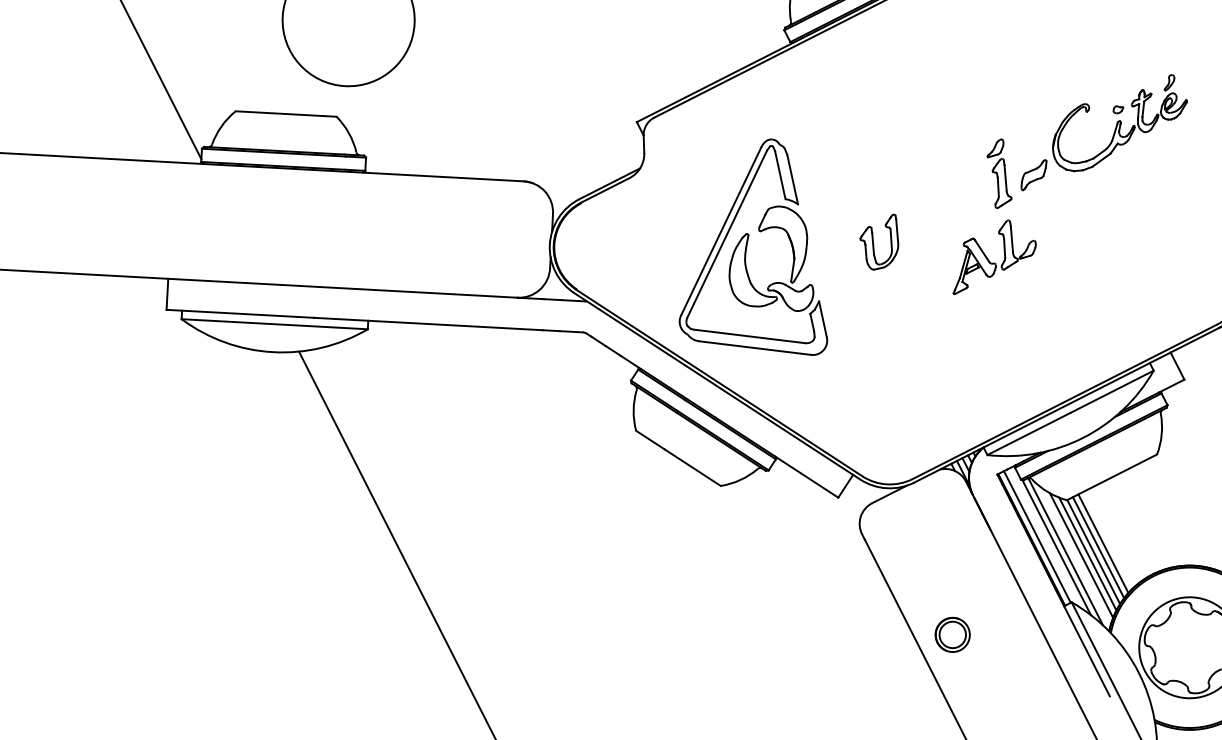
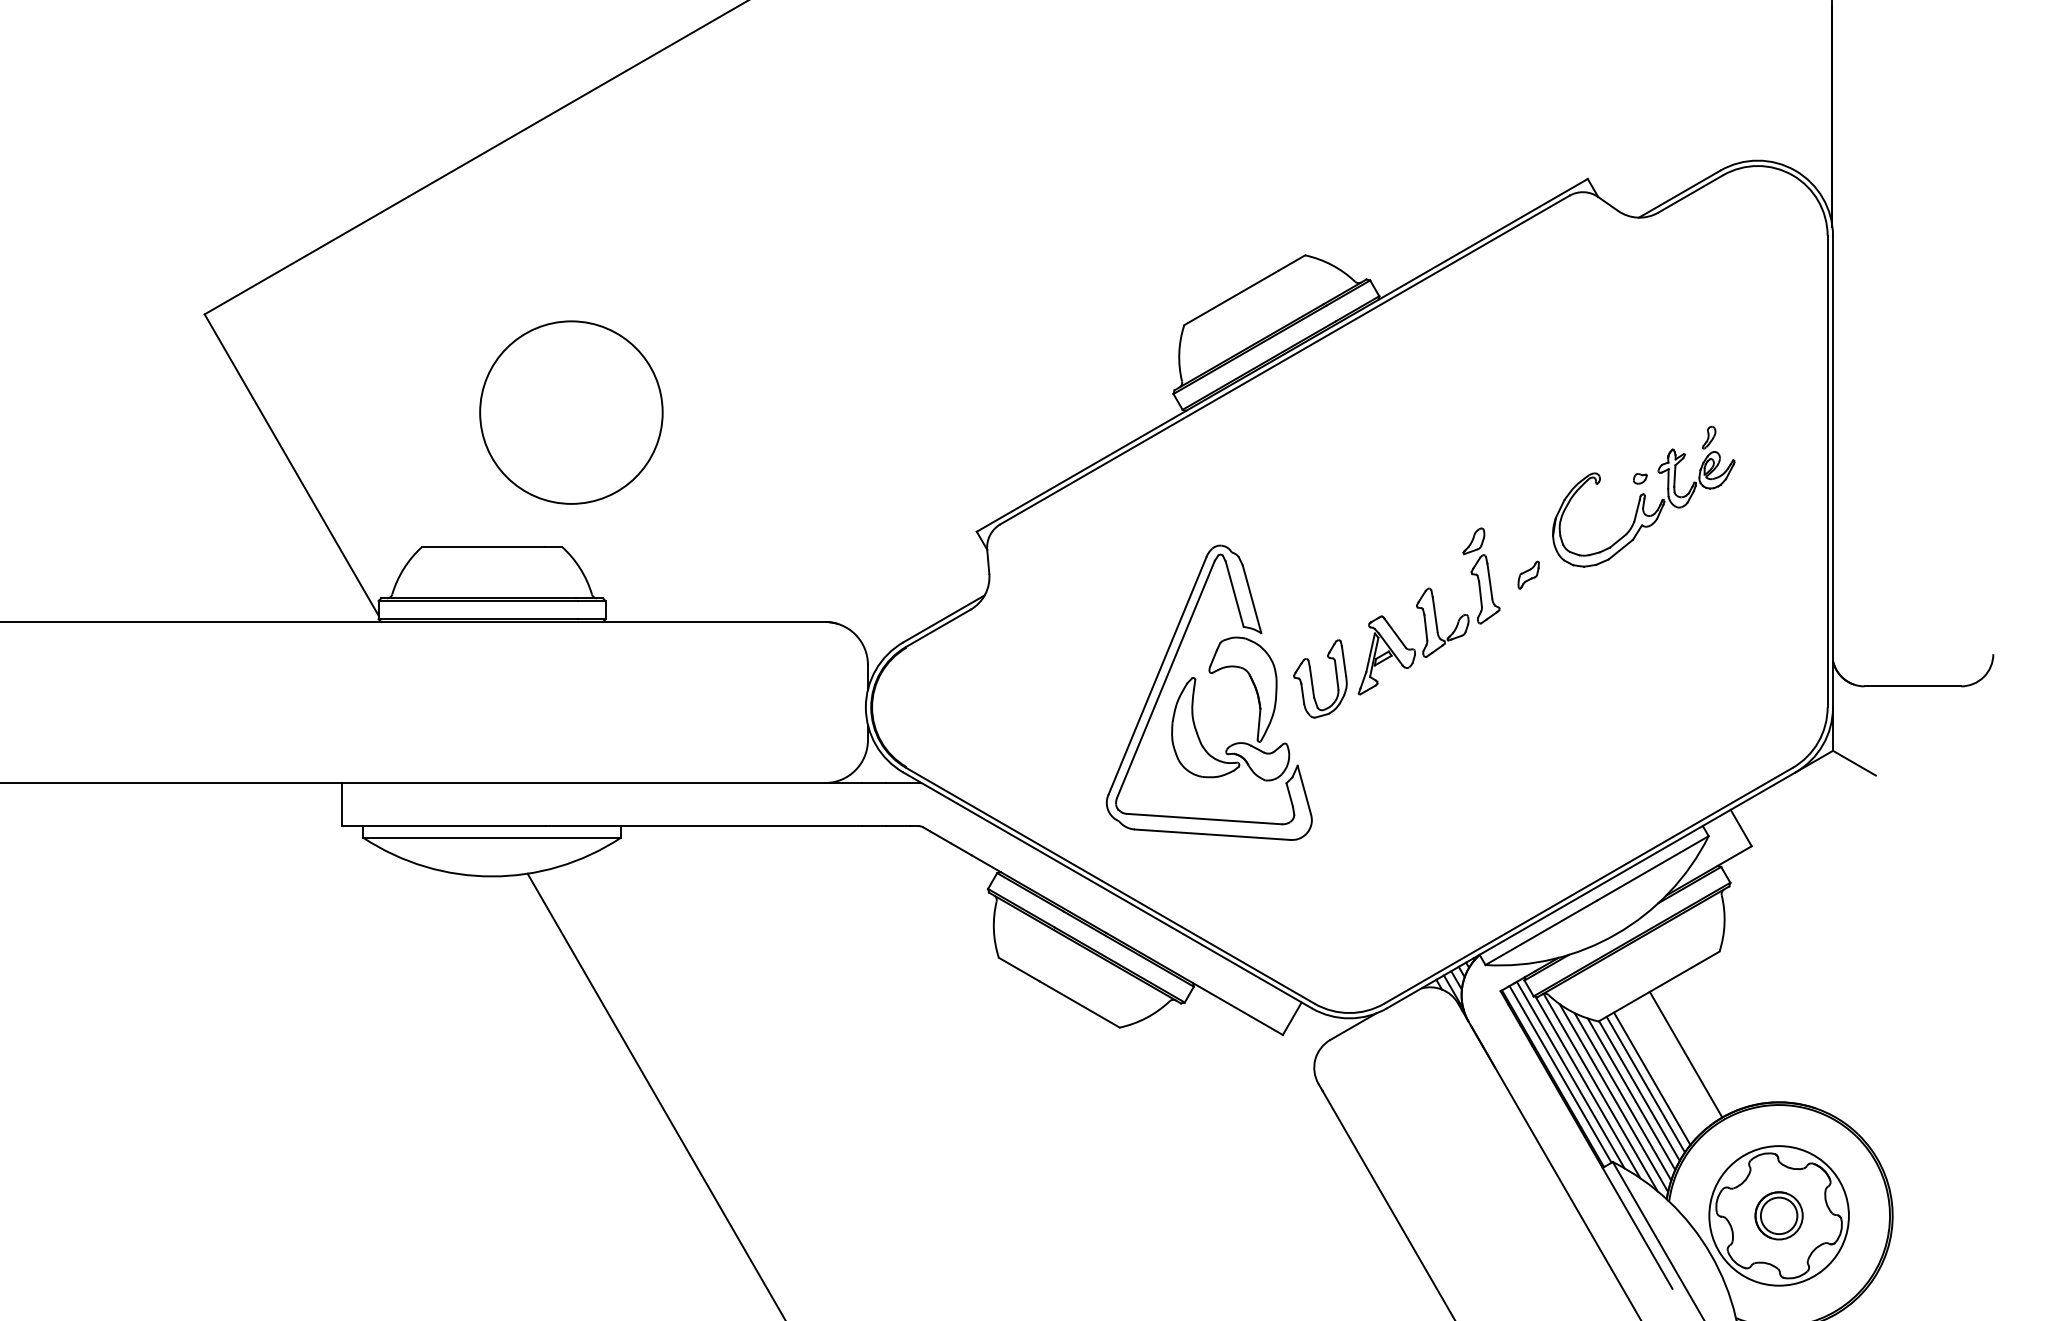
part: (1033, 174) -> (1528, 574), size x0.62
part: (748, 241) -> (1195, 687), moved
part: (994, 263) -> (1413, 648), moved
line: (1128, 527) -> (1685, 1054), added
line: (1044, 537) -> (1570, 1074), added
line: (1074, 555) -> (1613, 1097), added
part: (952, 634) -> (1778, 1215), moved

